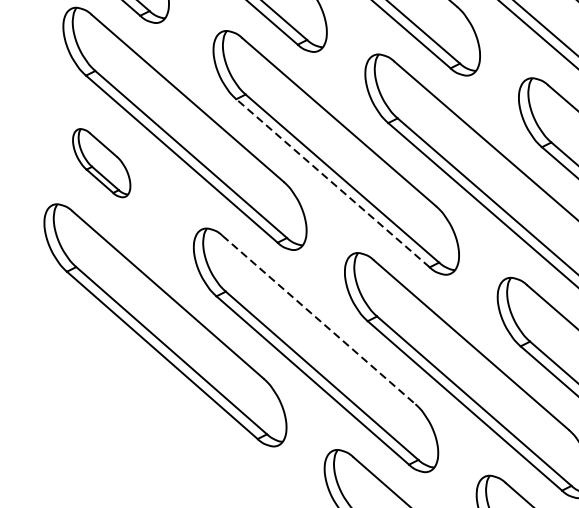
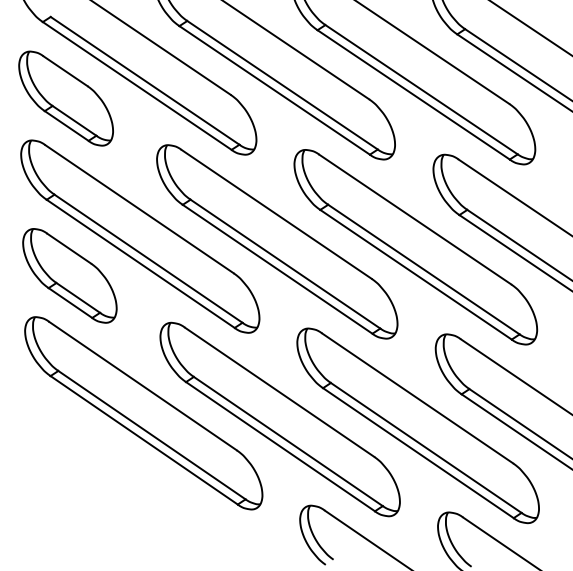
part: (101, 162) -> (69, 275), size x1.67
line: (332, 183) -> (277, 269), dashed -> solid
line: (318, 320) -> (279, 392), dashed -> solid

